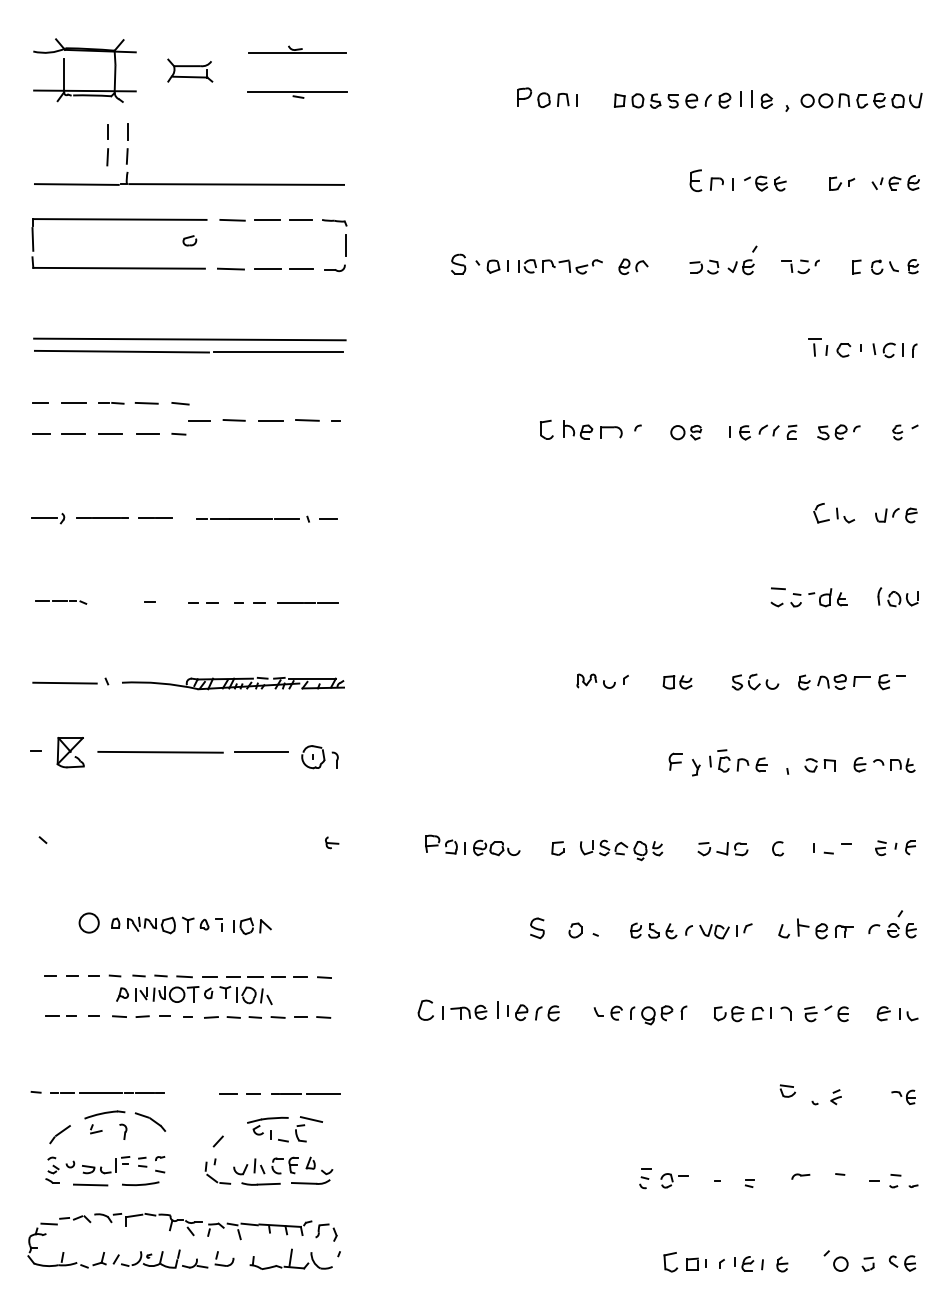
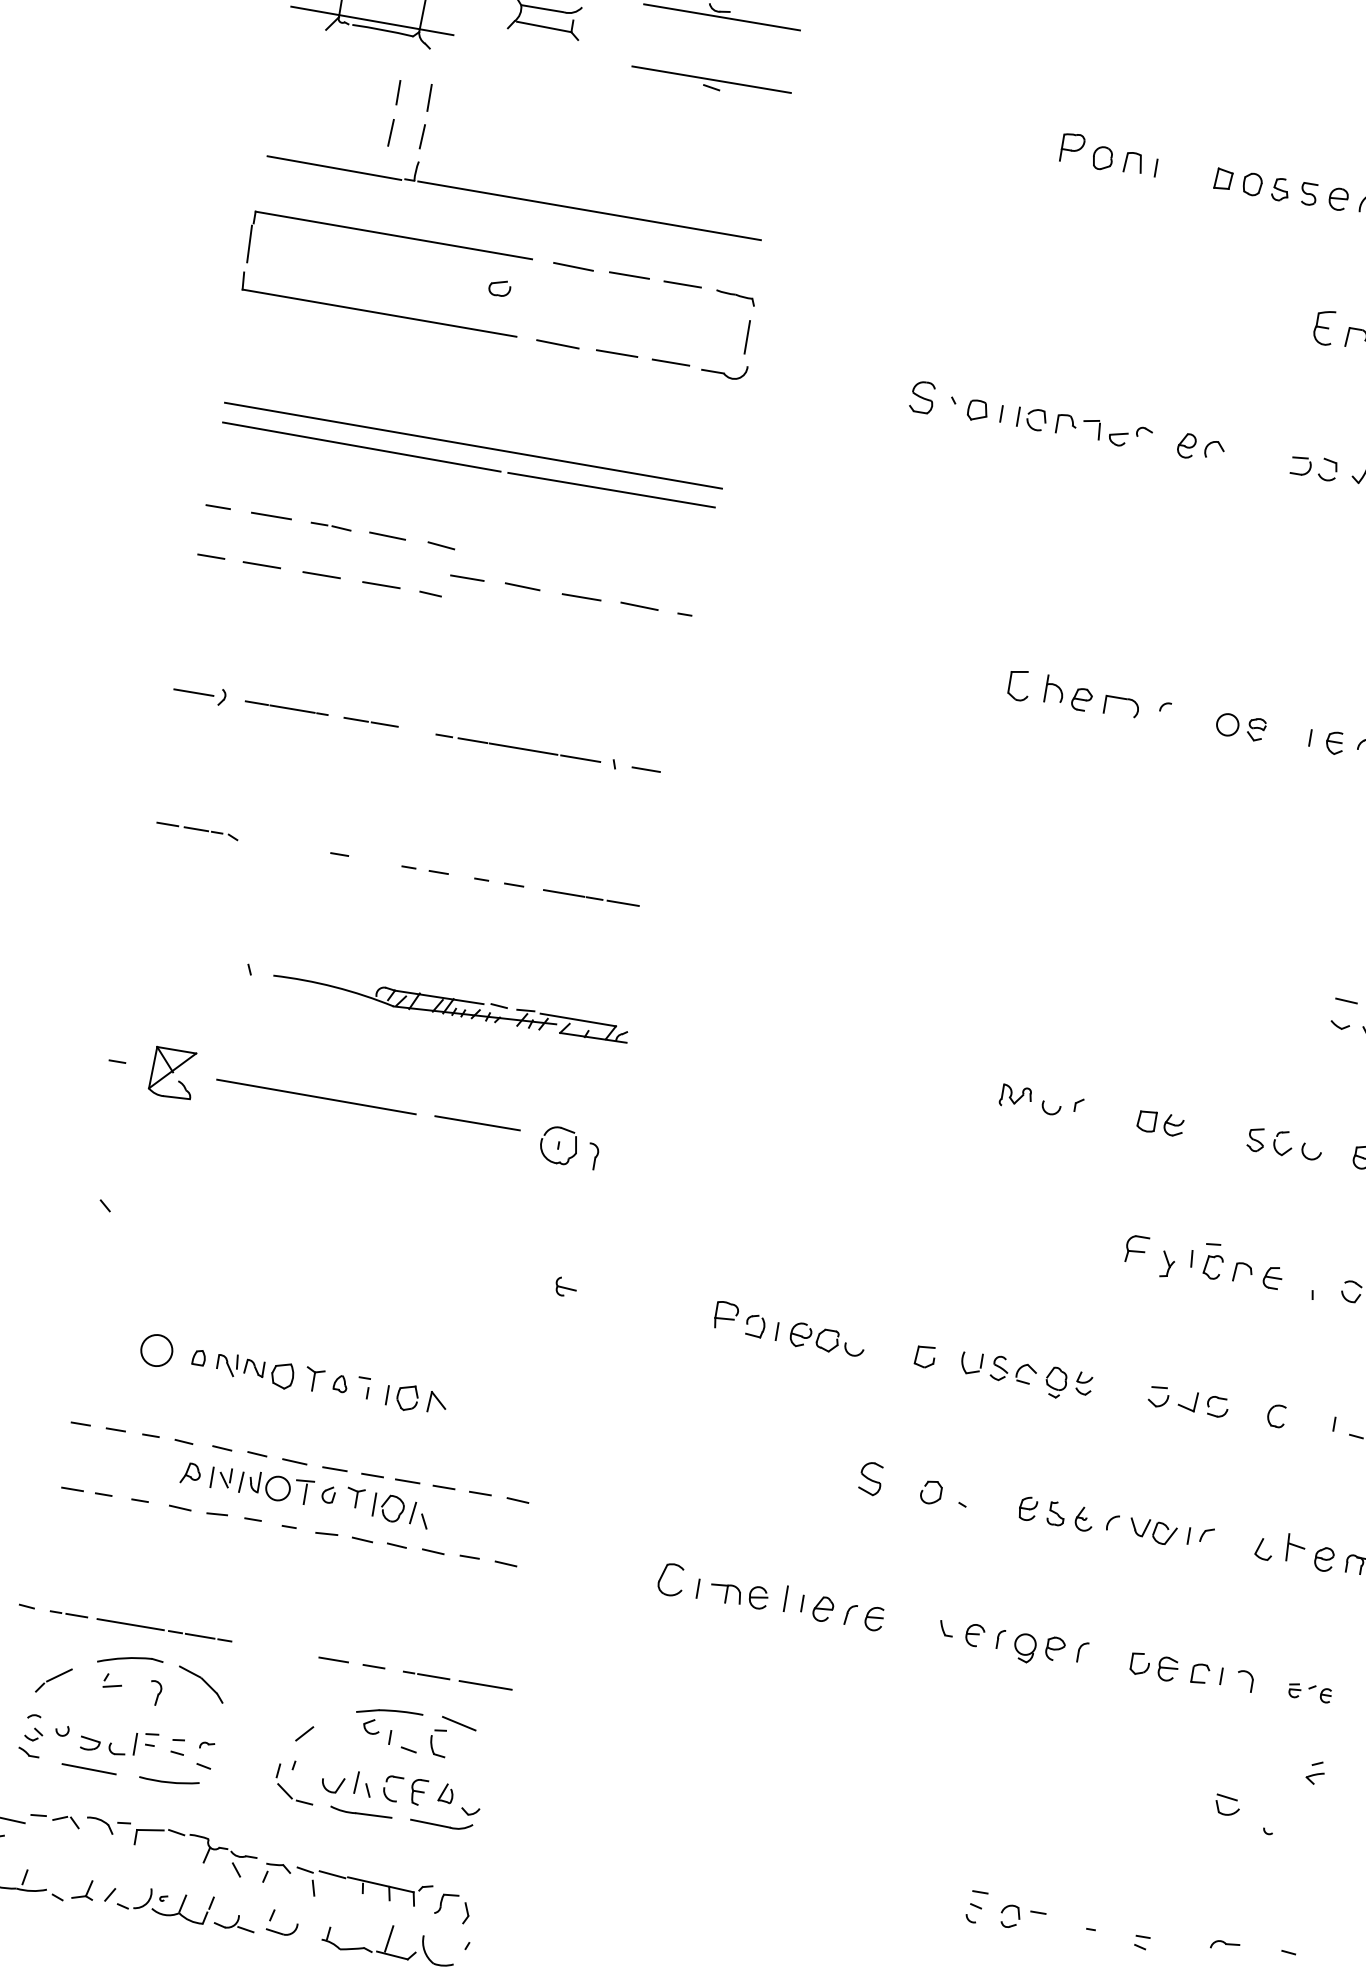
part: (334, 268) -> (723, 371), size x1.4
line: (64, 682) -> (181, 959), removed
part: (826, 1013) -> (1309, 1691), size x0.6
part: (835, 1097) -> (1314, 1773), moved

